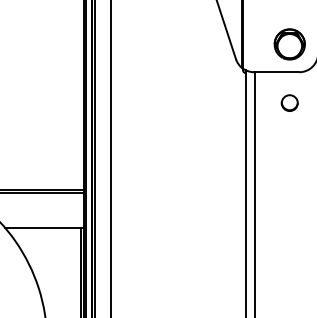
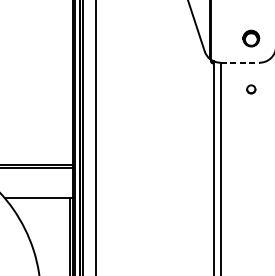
part: (289, 44) -> (251, 38), size x0.6
line: (277, 72) -> (240, 62), solid -> dashed
part: (289, 102) -> (251, 88), size x0.6

